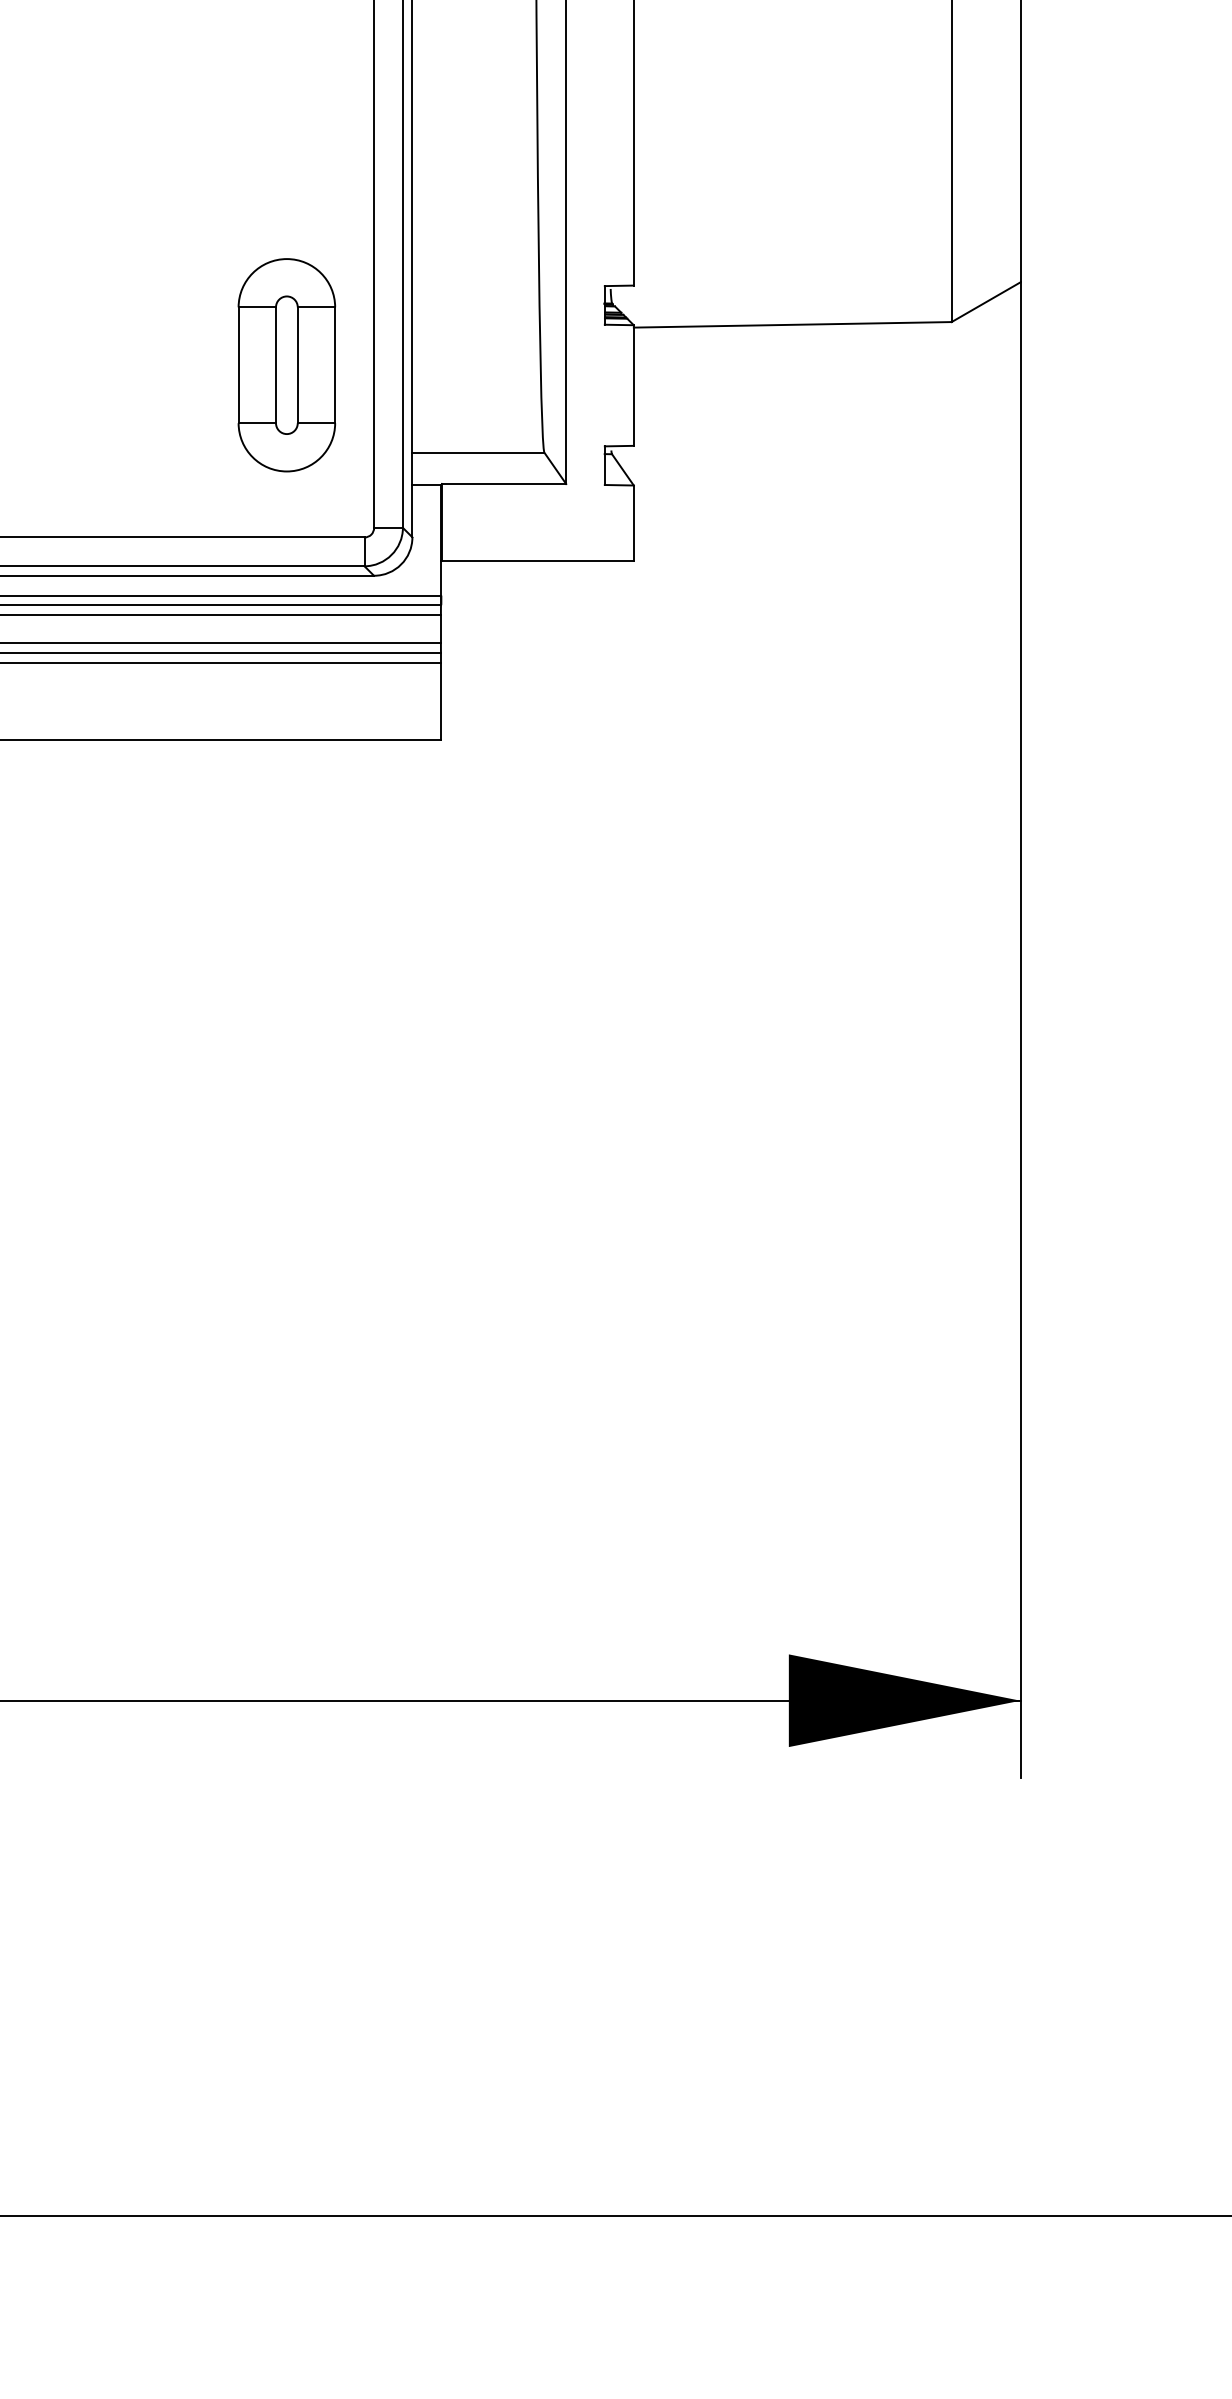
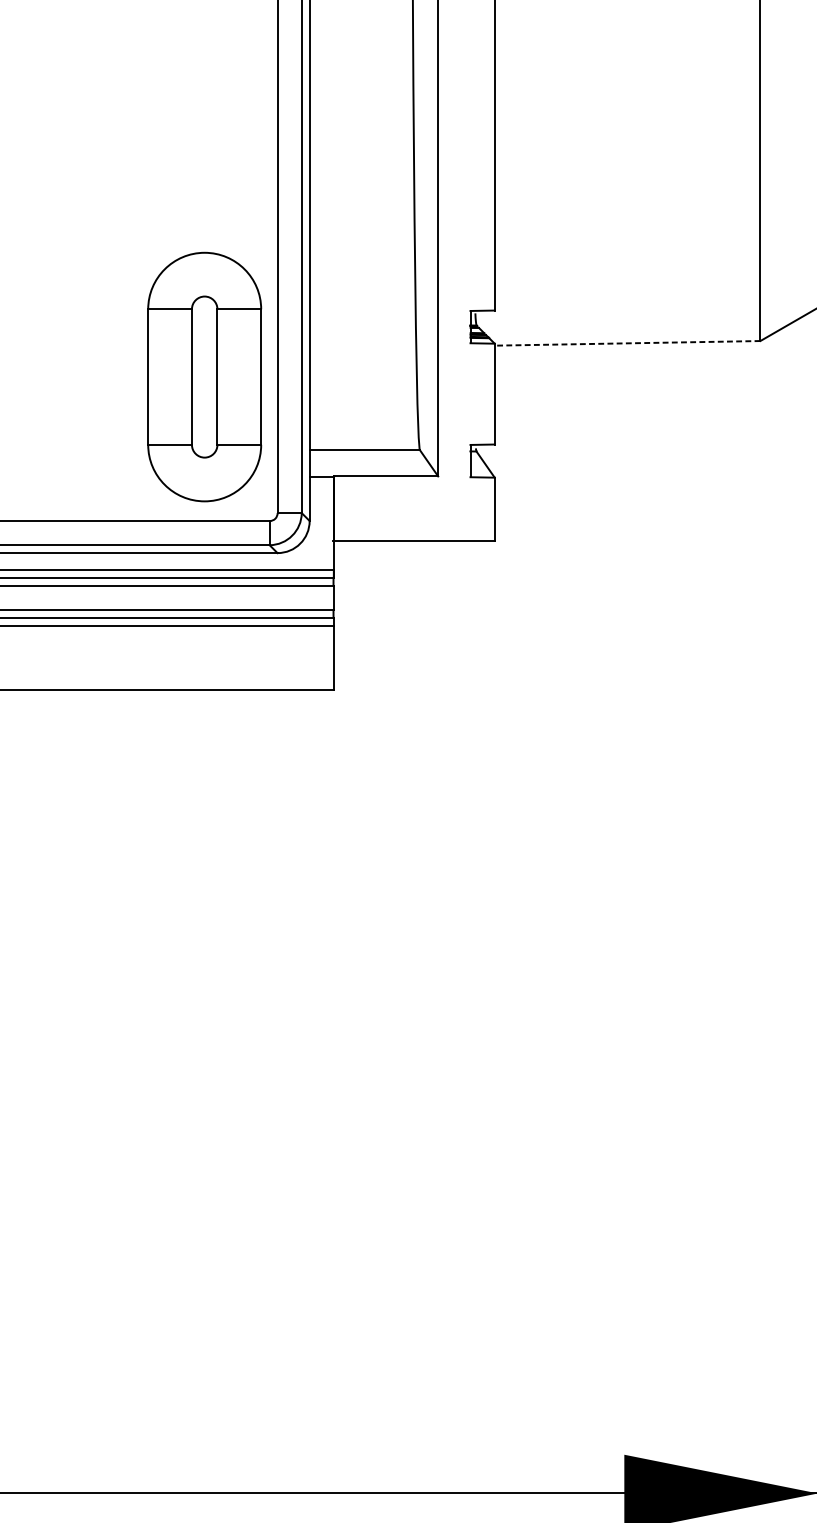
line: (792, 324) -> (627, 343), solid -> dashed
part: (286, 365) -> (204, 377), size x1.4

